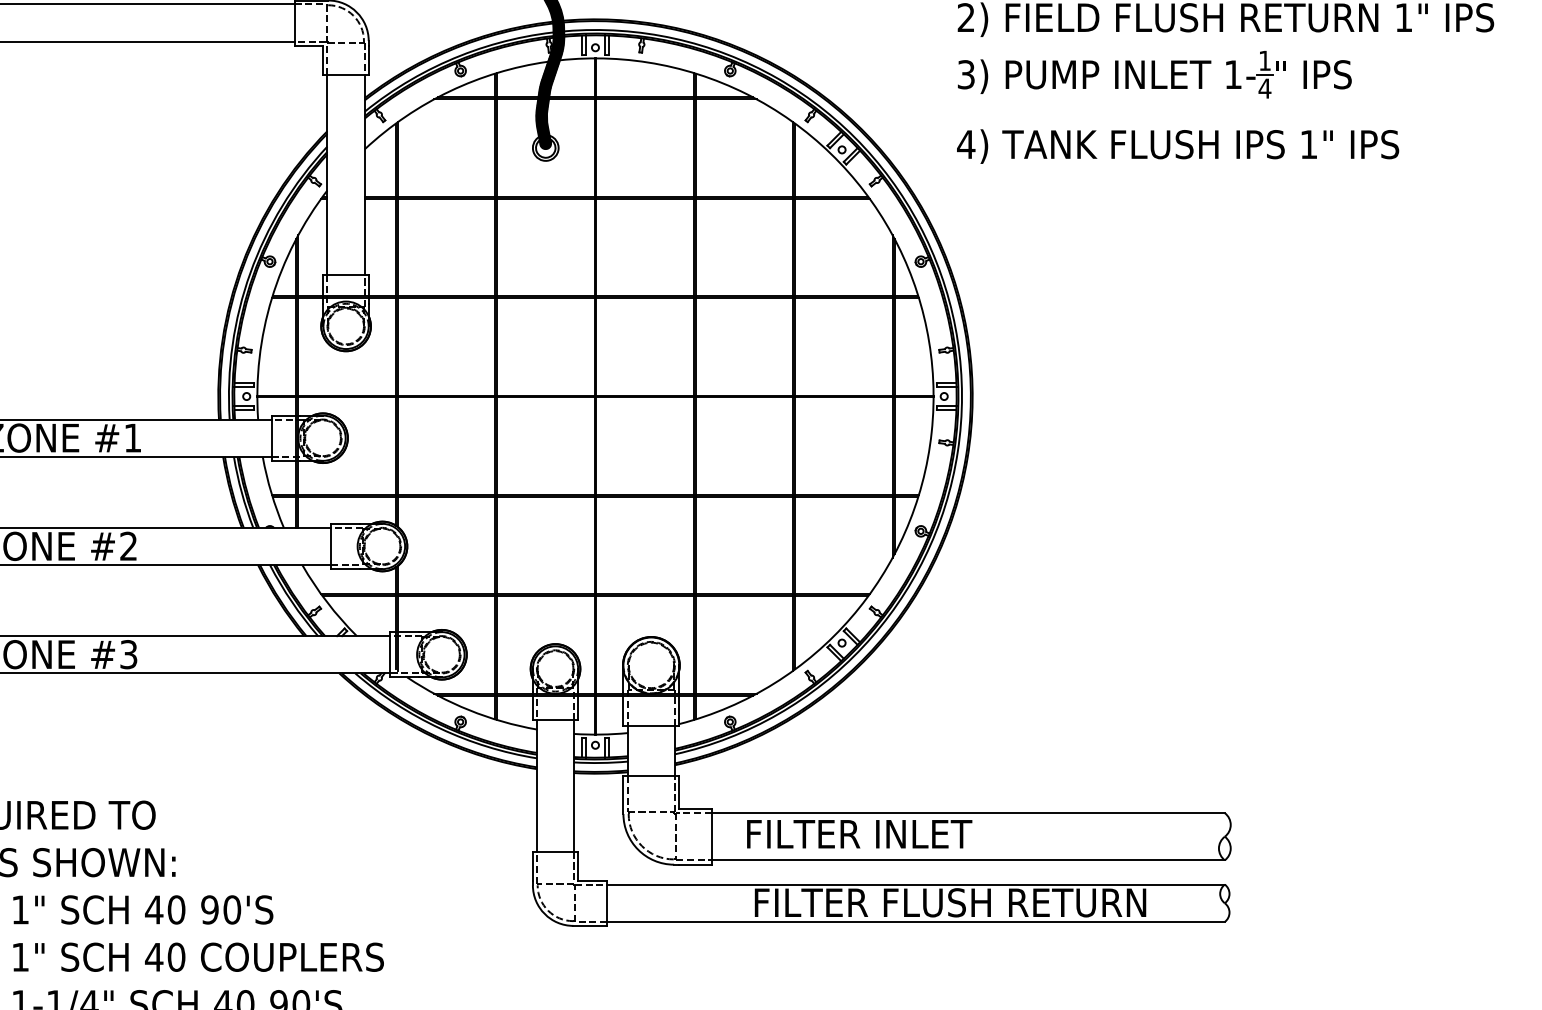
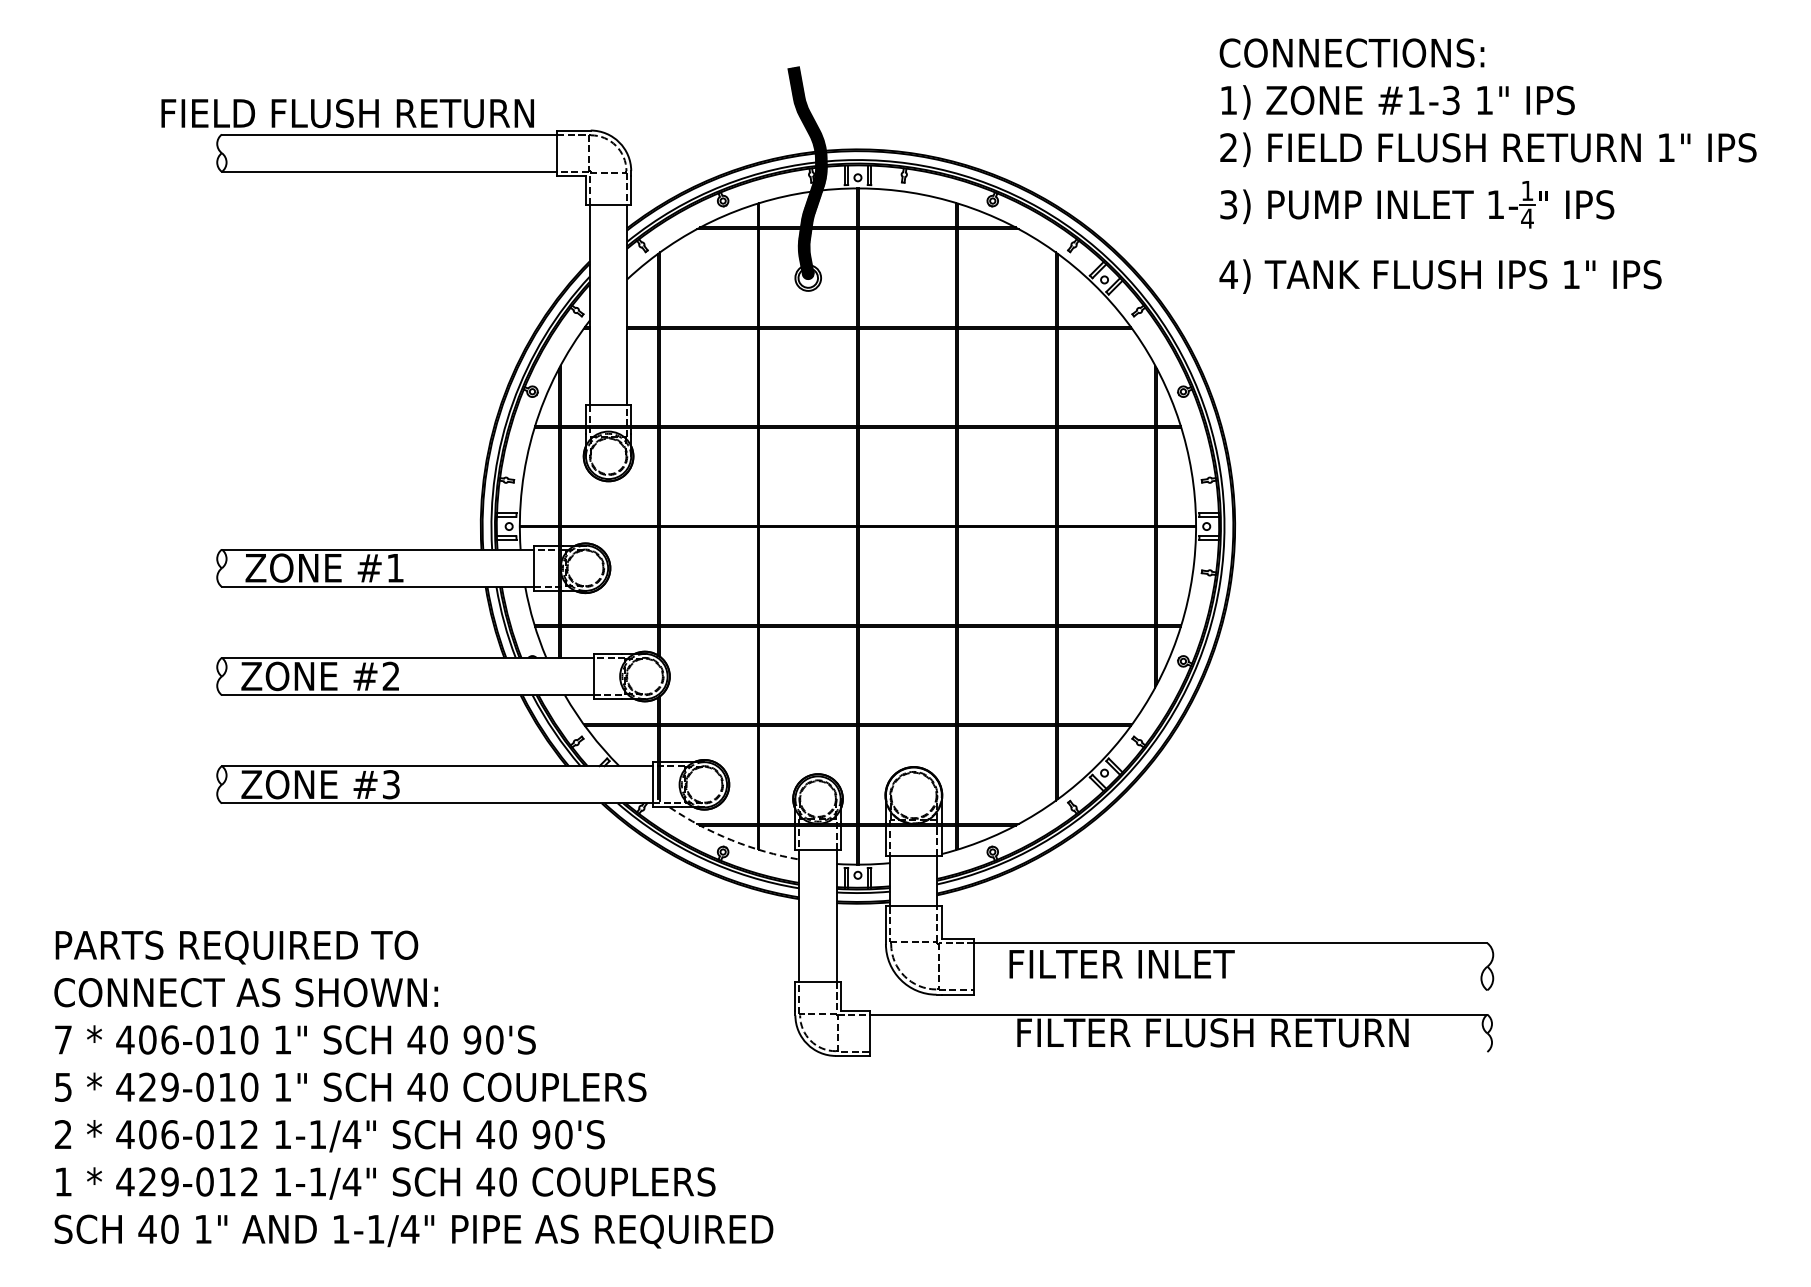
arc: (469, 710) -> (731, 840), solid -> dashed
line: (968, 860) -> (1230, 990), removed
line: (916, 921) -> (1178, 1051), removed

